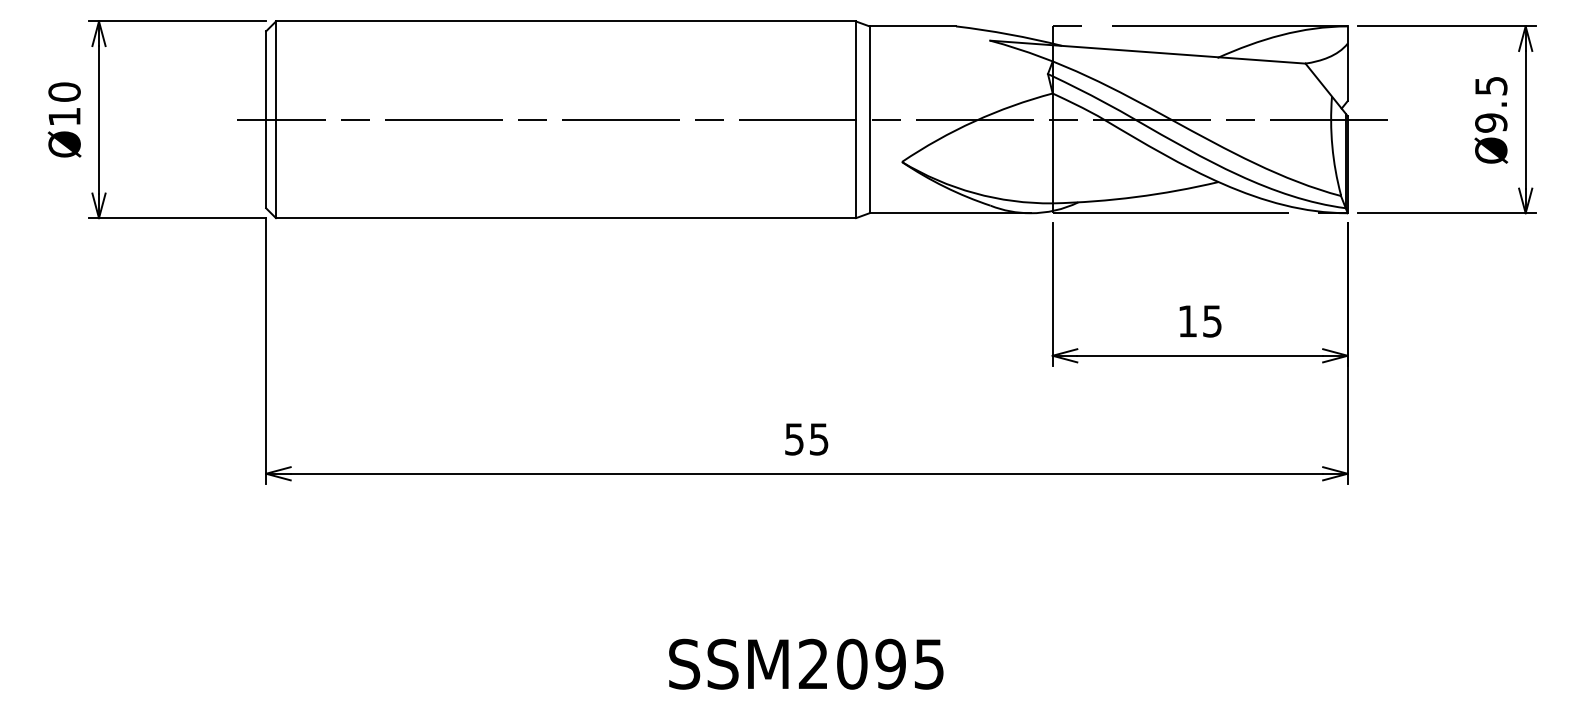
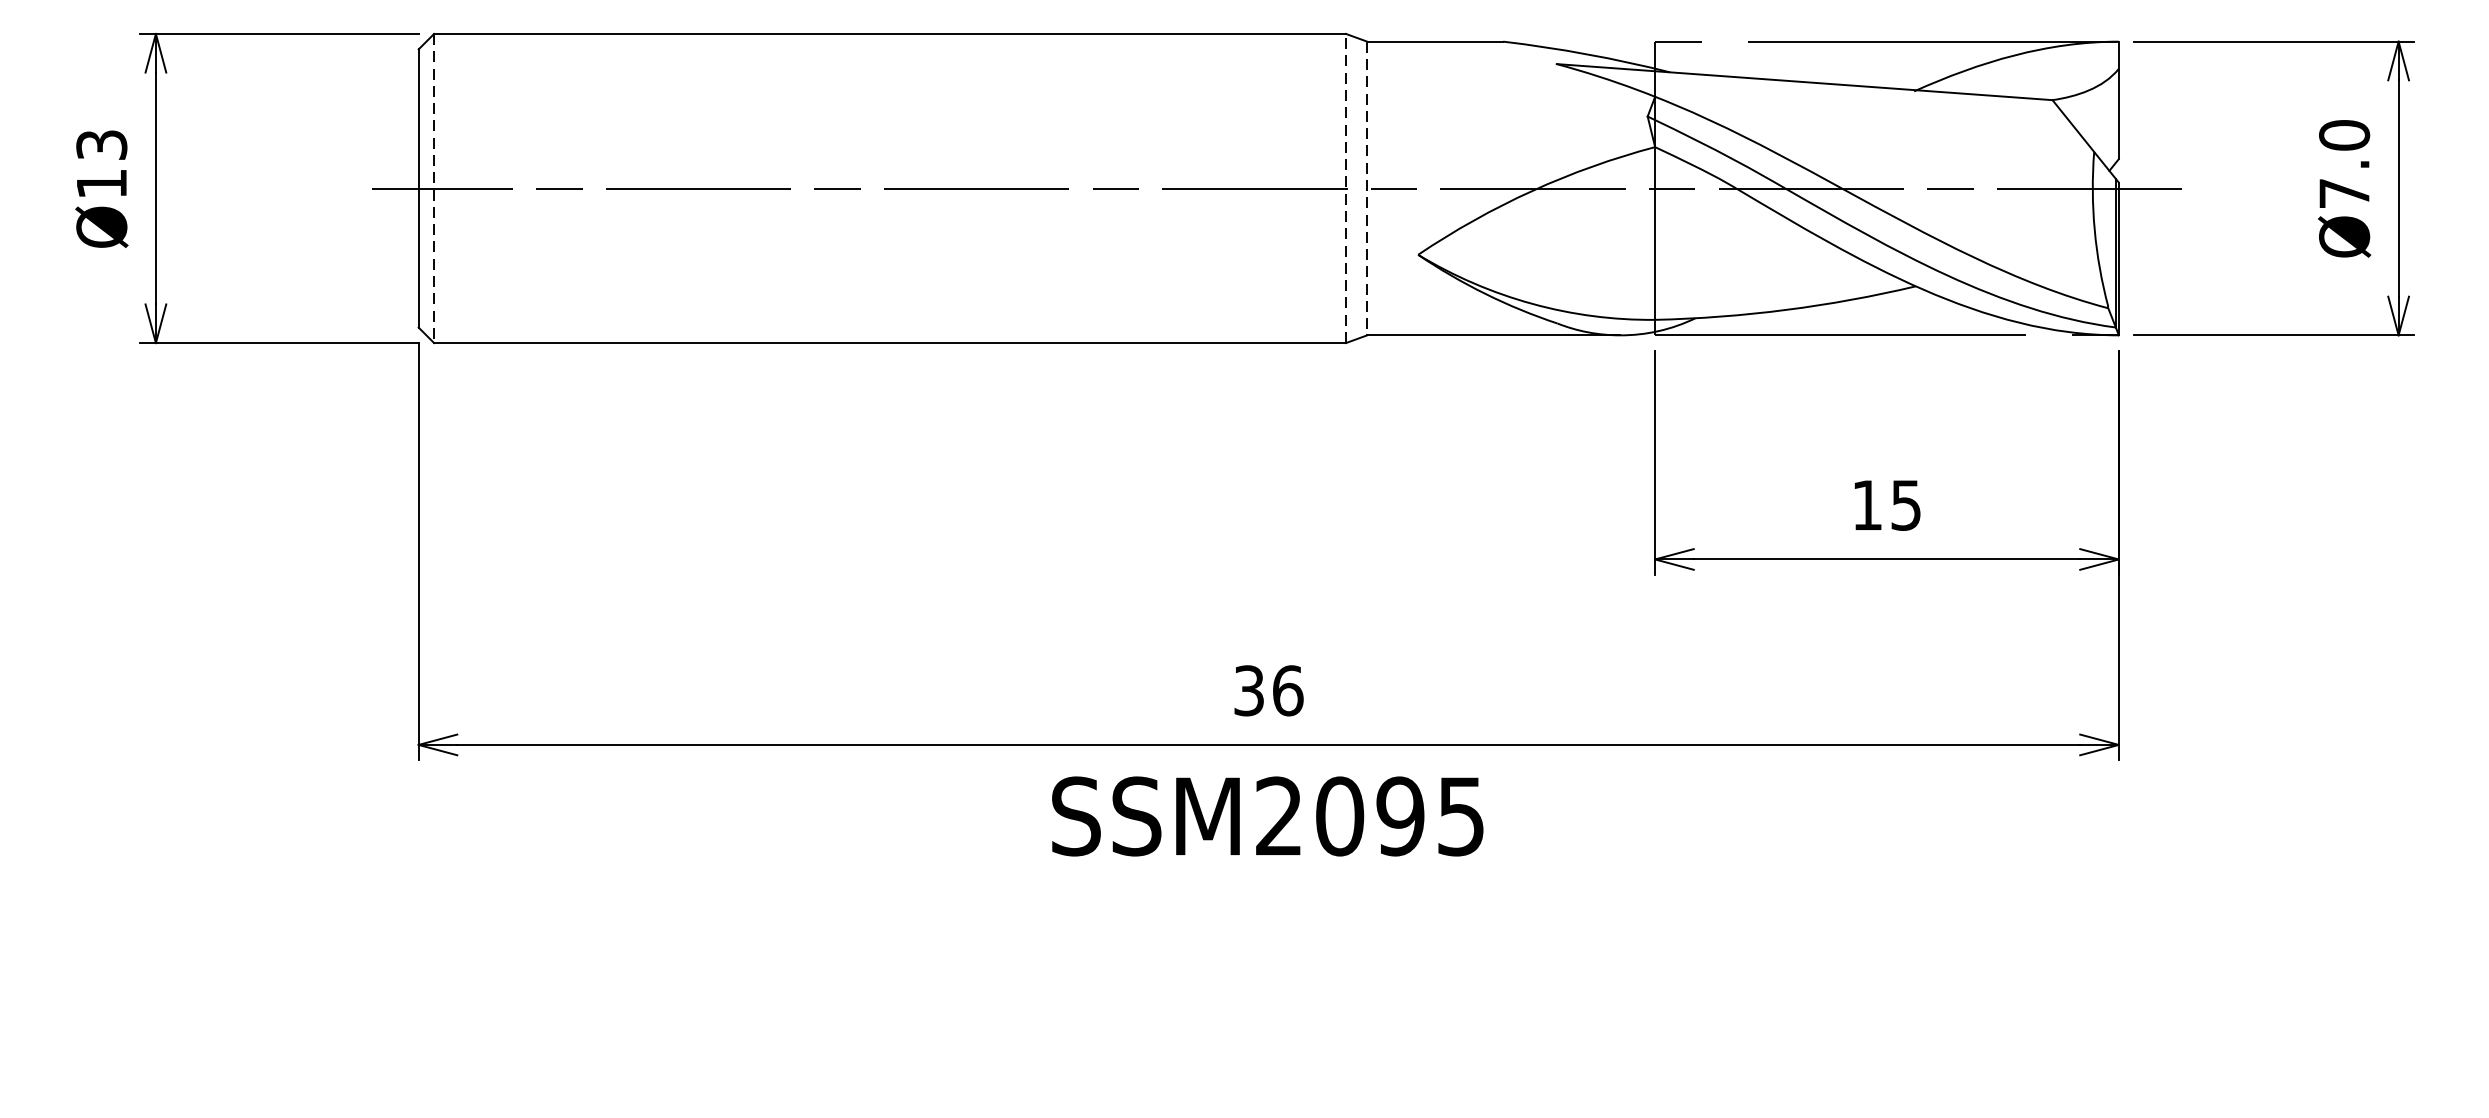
text: (64, 91) -> (101, 143), Ø10 -> Ø13
text: (1491, 104) -> (2344, 164), Ø9.5 -> Ø7.0
line: (856, 119) -> (1346, 188), solid -> dashed
line: (275, 120) -> (433, 189), solid -> dashed
line: (869, 120) -> (1367, 189), solid -> dashed
text: (807, 439) -> (1269, 691), 55 -> 36
text: (806, 663) -> (1268, 815), moved

